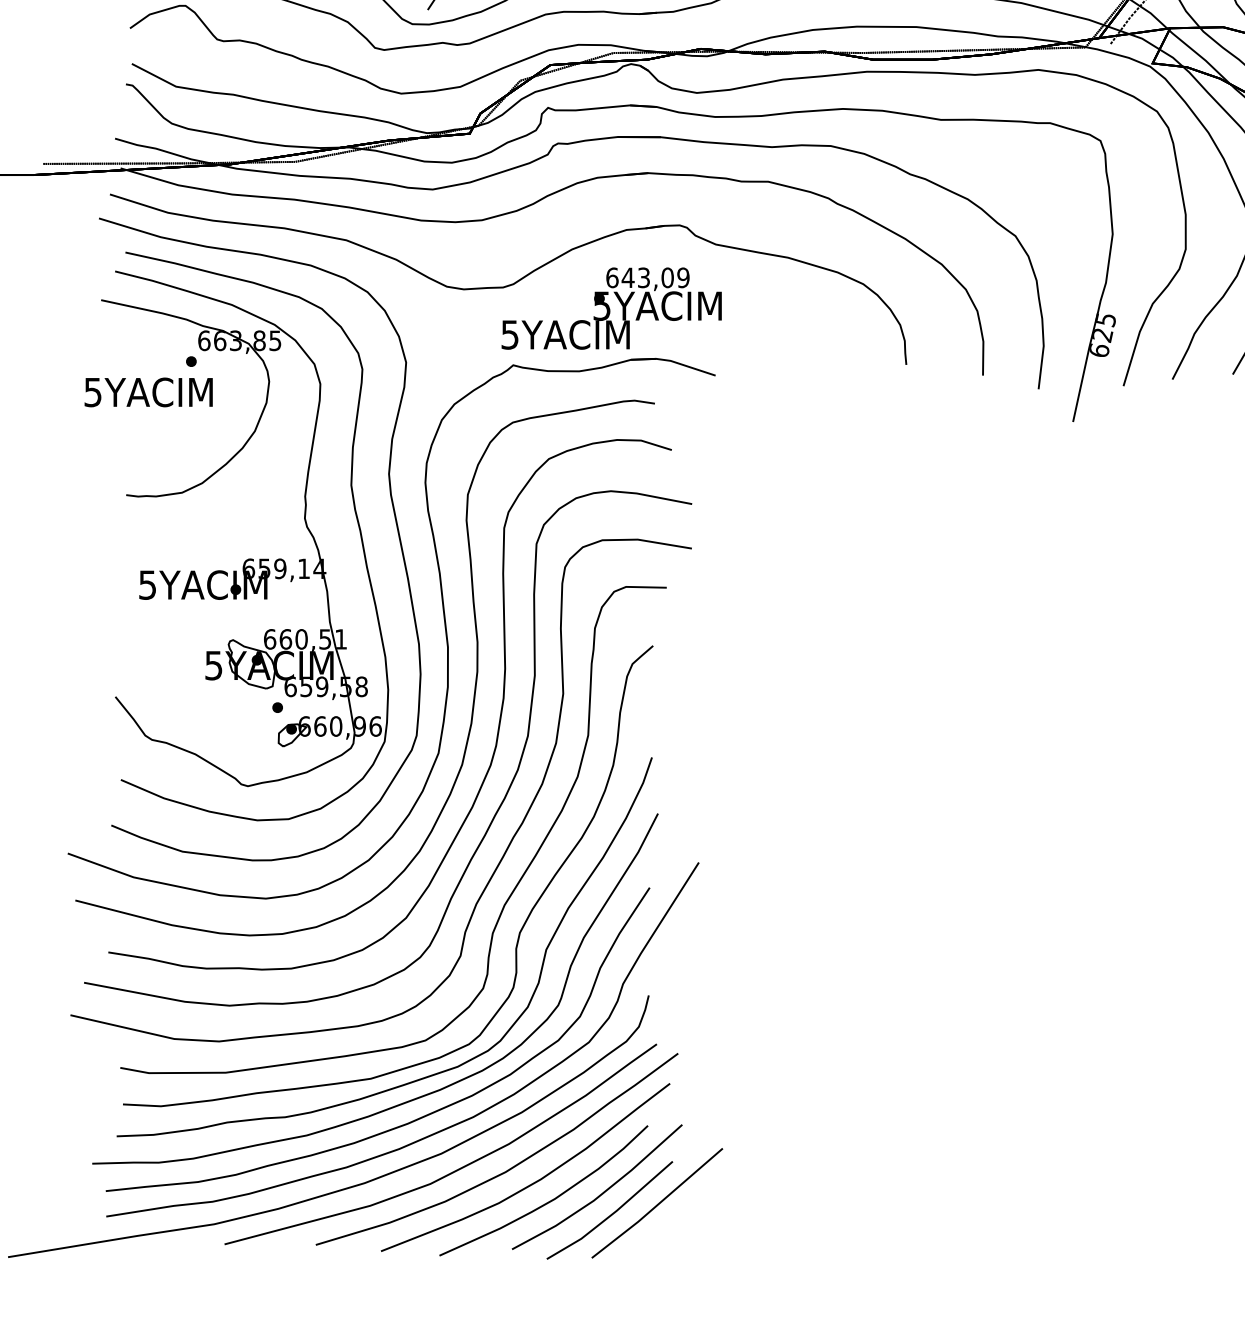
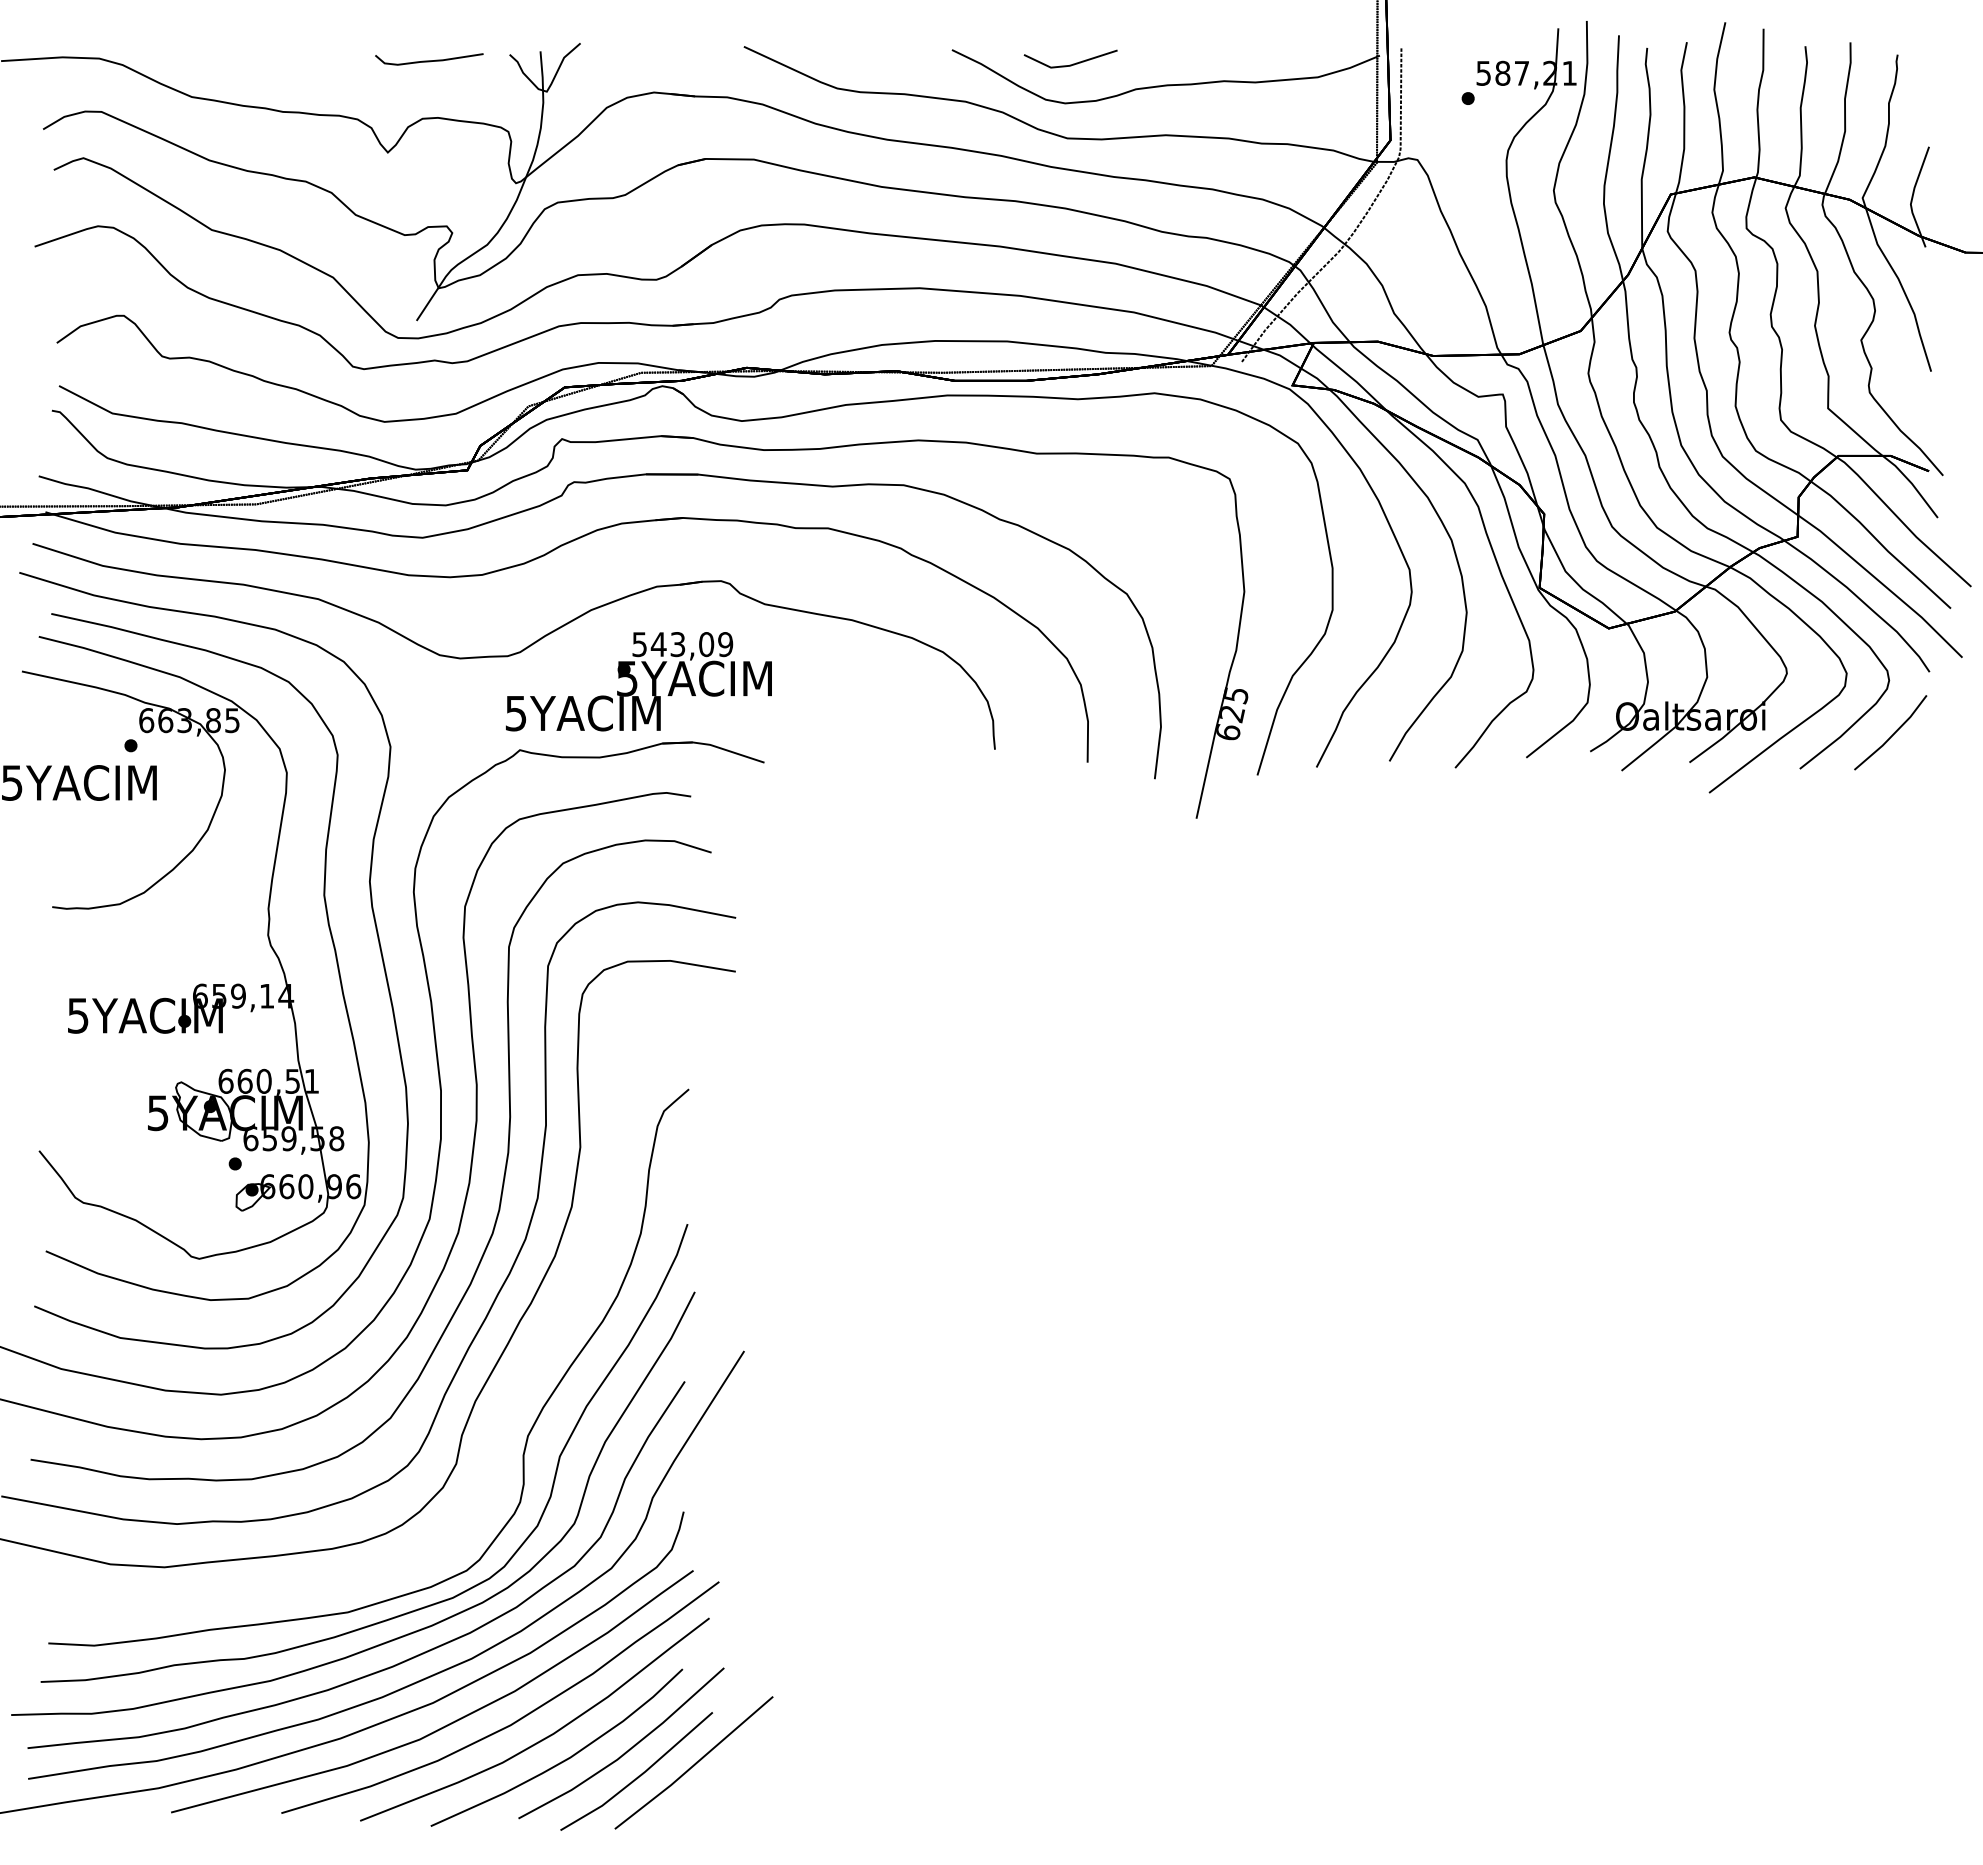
text: (612, 277) -> (639, 644), 643,09 -> 543,09
curve: (507, 899) -> (512, 1395), removed

